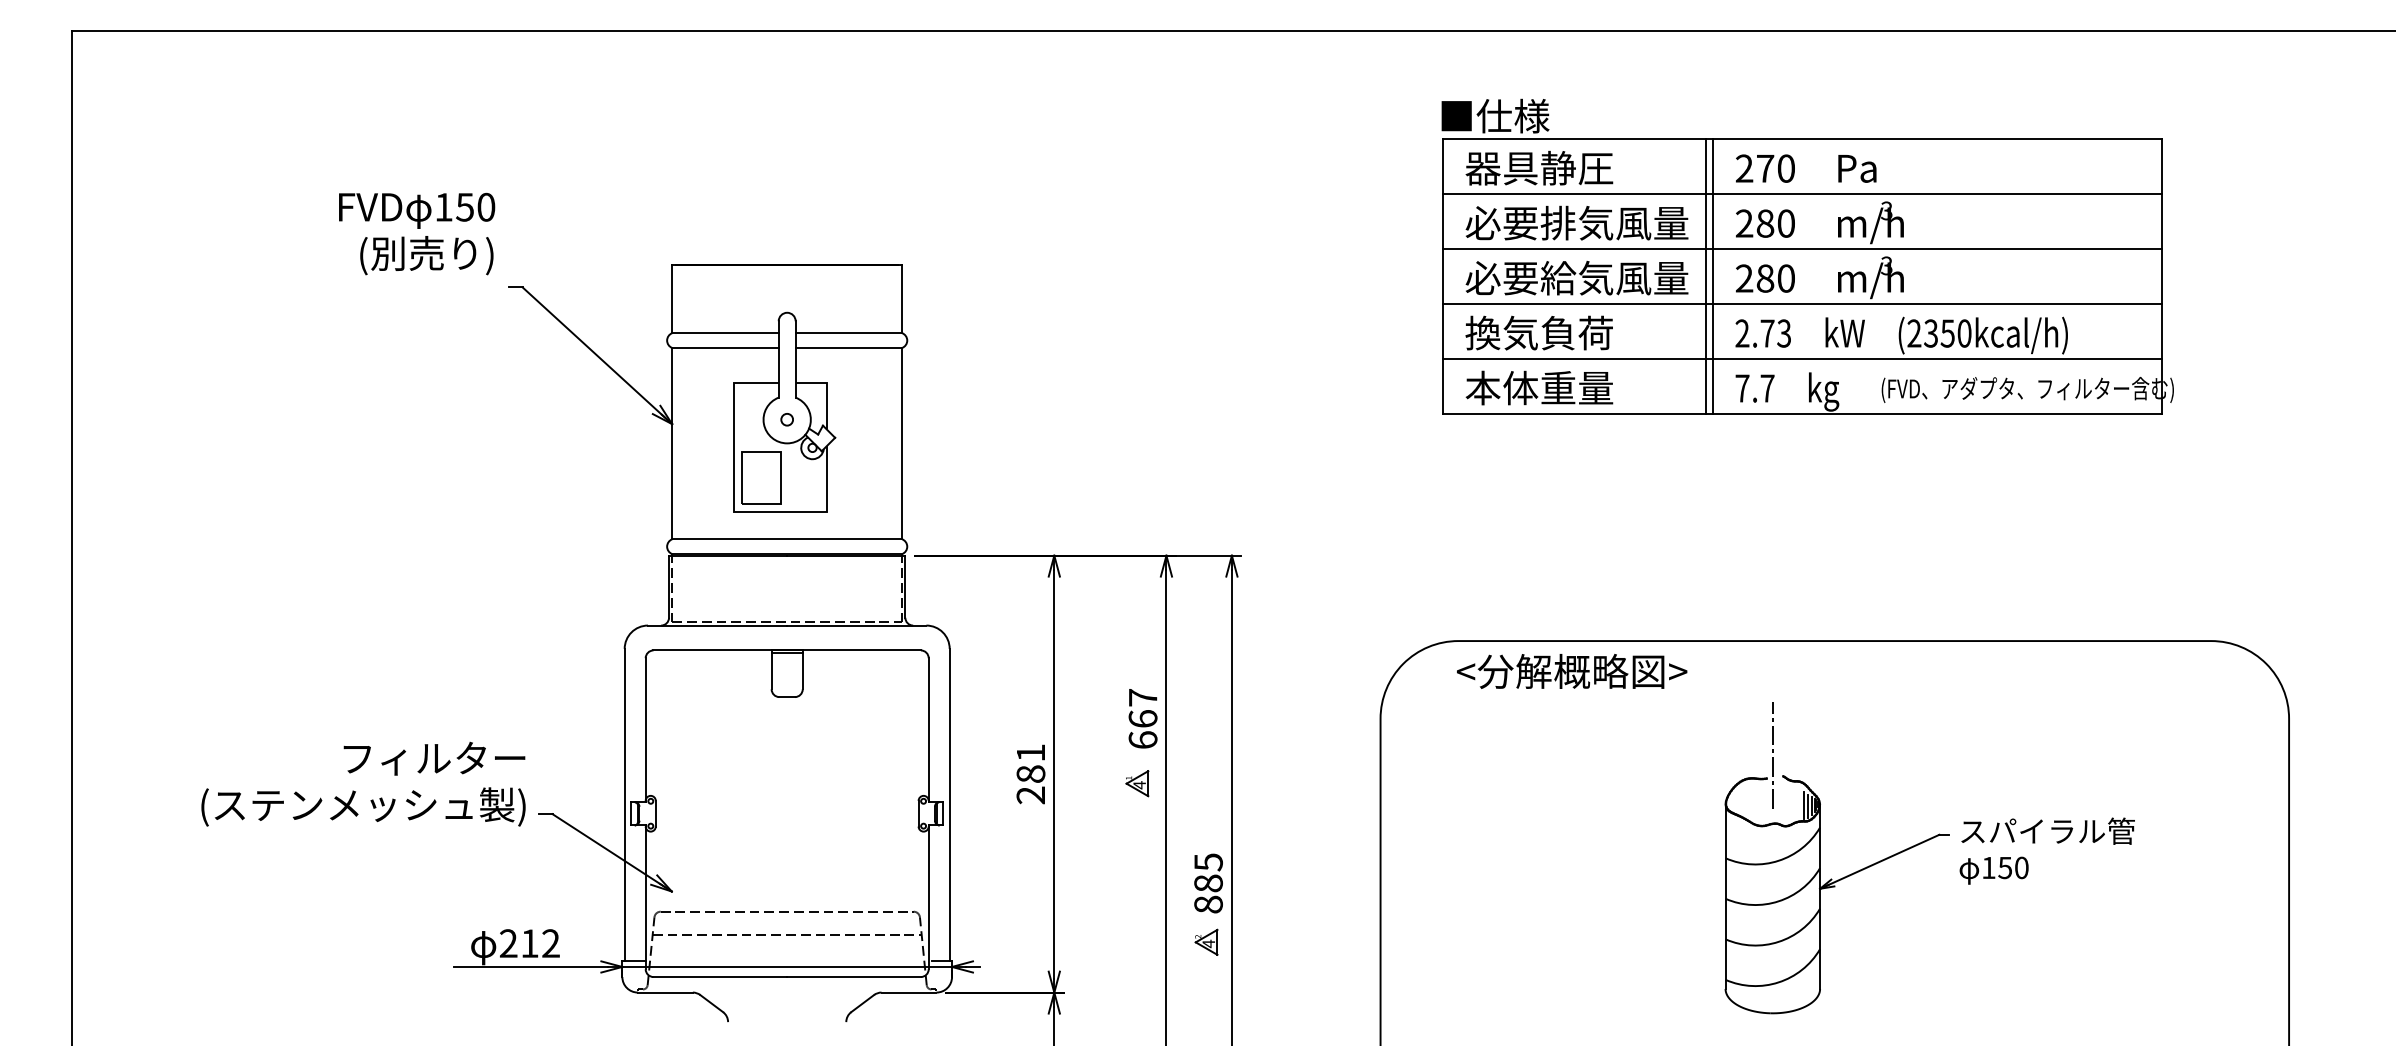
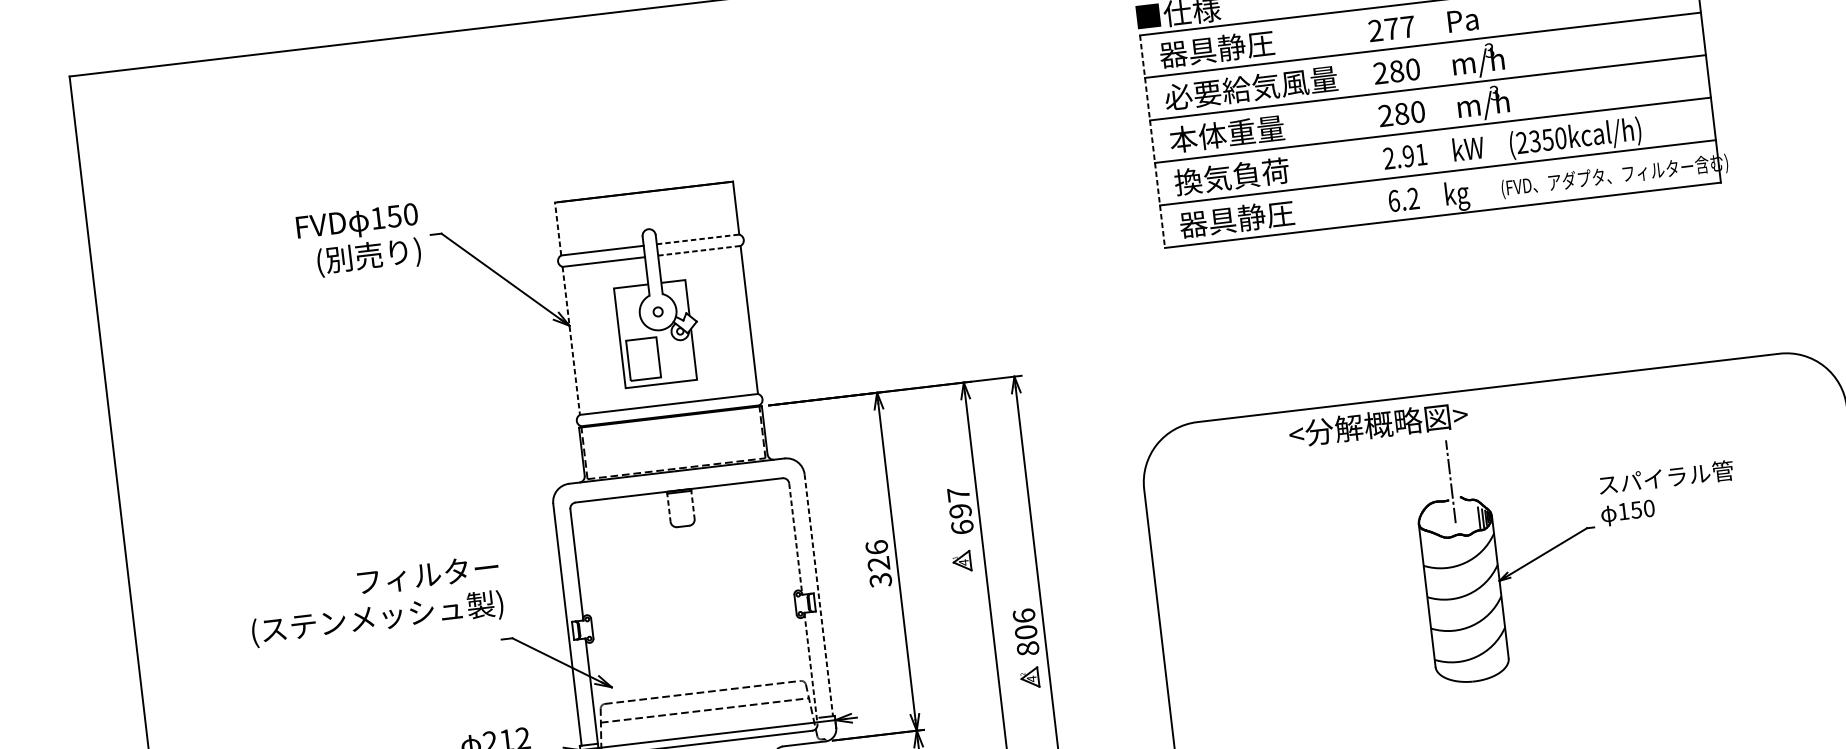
text: (1786, 168) -> (1408, 26), 270 -> 277
text: (1558, 222) -> (1236, 89), 必要排気風量 -> 必要給気風量
text: (417, 233) -> (359, 240), moved
line: (1706, 276) -> (1356, 117), removed
line: (1713, 276) -> (1361, 117), removed
line: (1443, 277) -> (1152, 142), solid -> dashed
text: (1576, 277) -> (1255, 130), 必要給気風量 -> 本体重量
line: (672, 298) -> (558, 228), solid -> dashed
line: (849, 333) -> (698, 239), solid -> dashed
text: (1775, 333) -> (1414, 155), 2.73 -> 2.91
line: (849, 347) -> (699, 250), solid -> dashed
text: (1539, 387) -> (1237, 218), 本体重量 -> 器具静圧
text: (1754, 388) -> (1403, 199), 7.7 -> 6.2
line: (672, 443) -> (571, 340), solid -> dashed
line: (771, 670) -> (668, 507), solid -> dashed
line: (802, 670) -> (692, 504), solid -> dashed
text: (1572, 671) -> (1378, 424), moved
text: (1142, 718) -> (960, 510), 667 -> 697
line: (928, 730) -> (795, 539), solid -> dashed
text: (1030, 774) -> (878, 564), 281 -> 326
text: (363, 783) -> (375, 600), moved
line: (949, 805) -> (818, 595), solid -> dashed
text: (2046, 850) -> (1666, 492), moved
text: (1208, 872) -> (1025, 623), 885 -> 806
line: (928, 897) -> (810, 668), solid -> dashed

